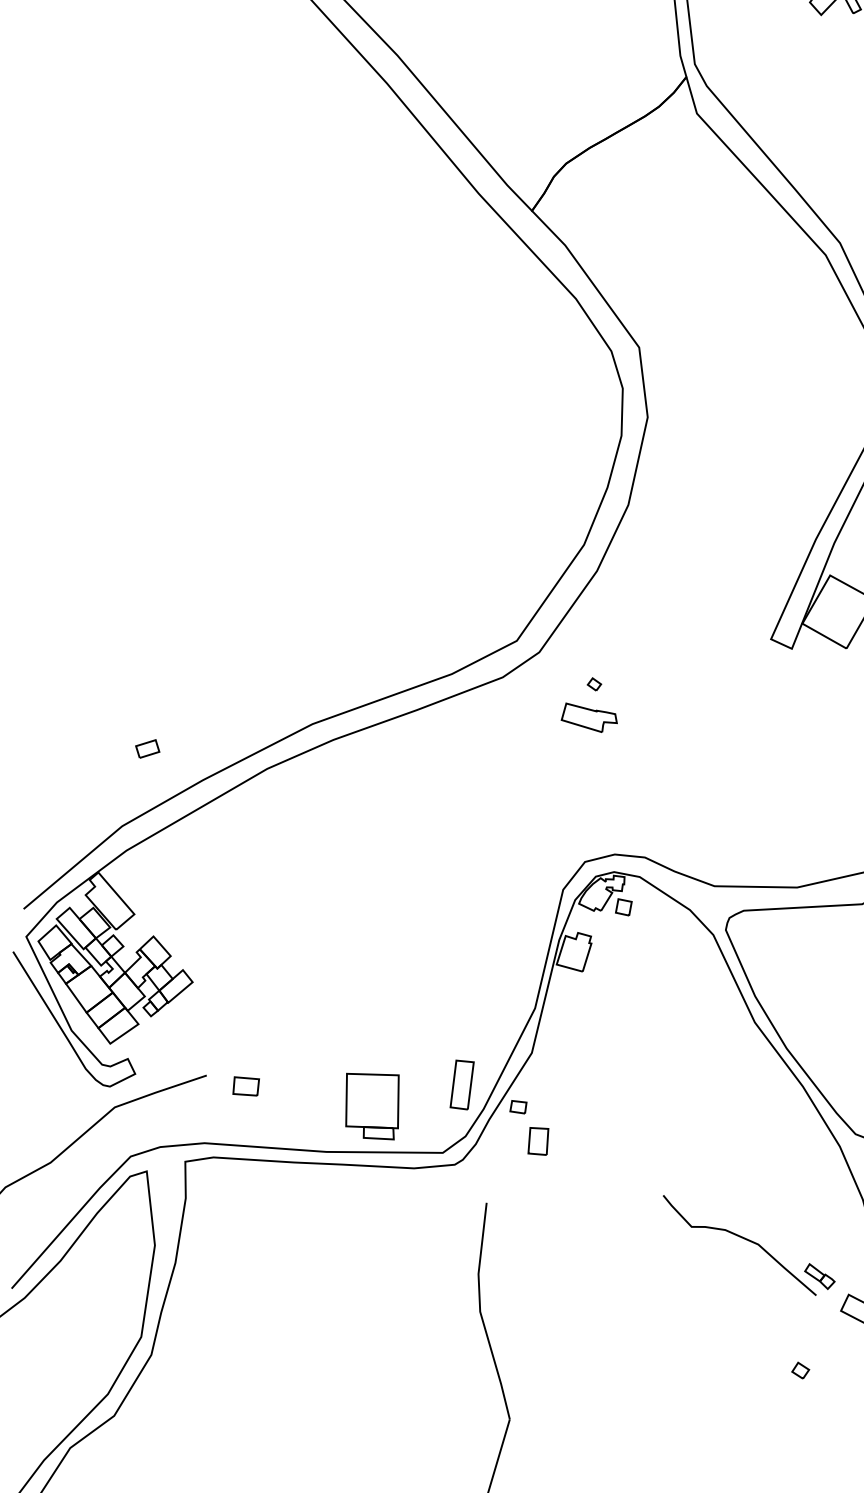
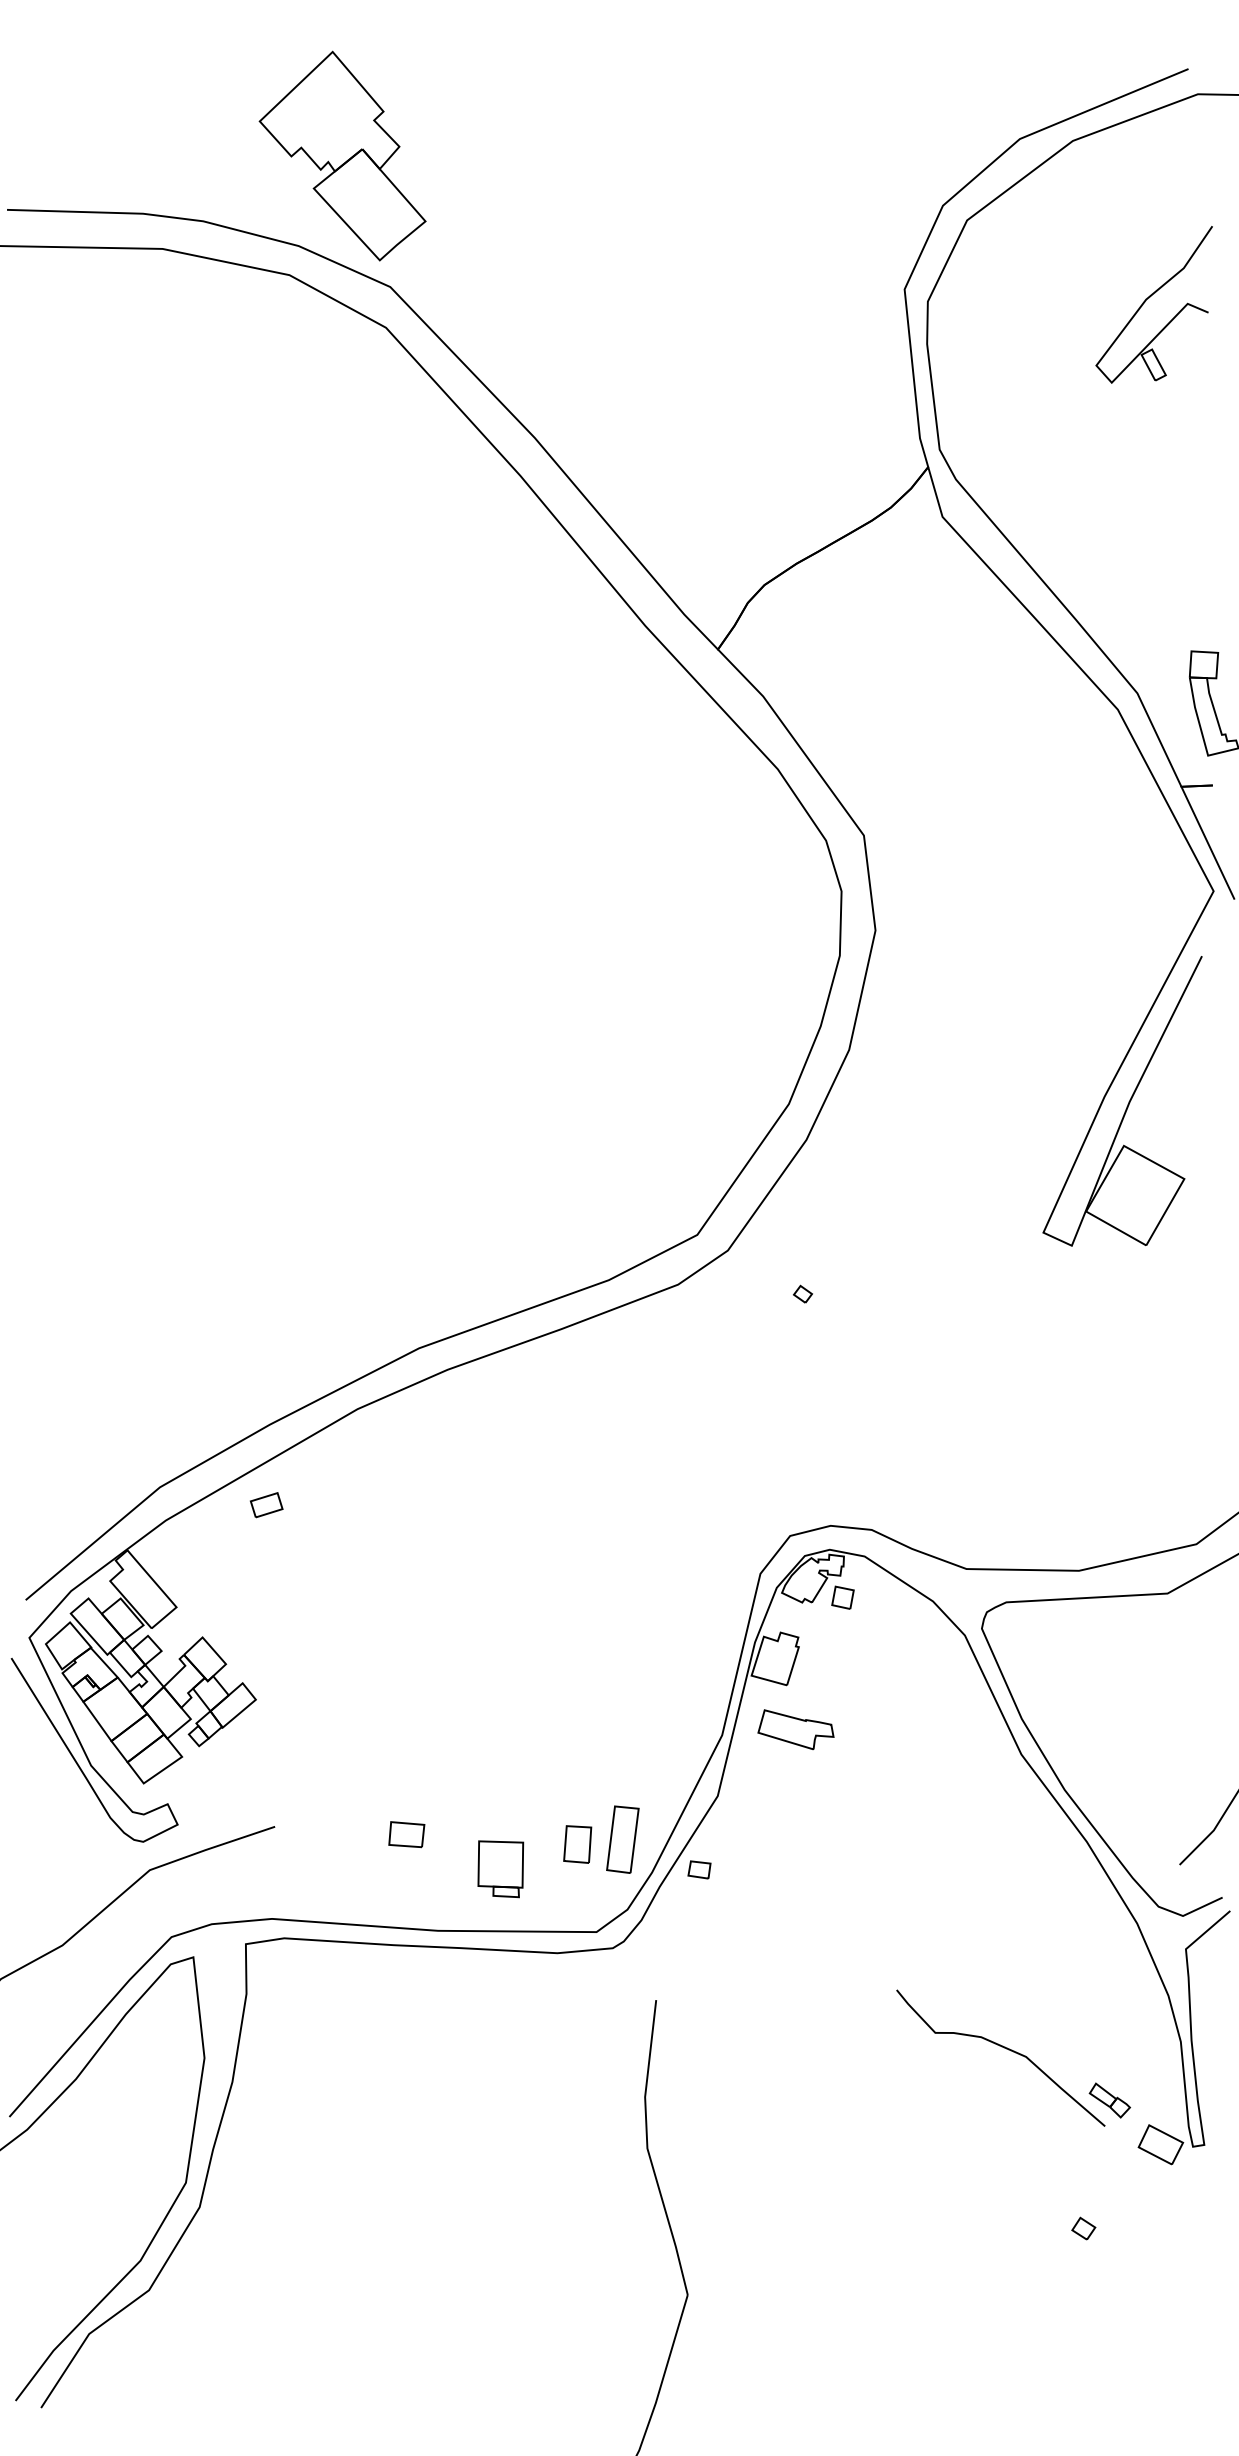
part: (588, 717) -> (795, 1729), moved
part: (147, 749) -> (266, 1505), moved
part: (245, 1086) -> (406, 1834), moved
part: (372, 1106) -> (500, 1869), size x0.62
part: (538, 1141) -> (577, 1844), moved

